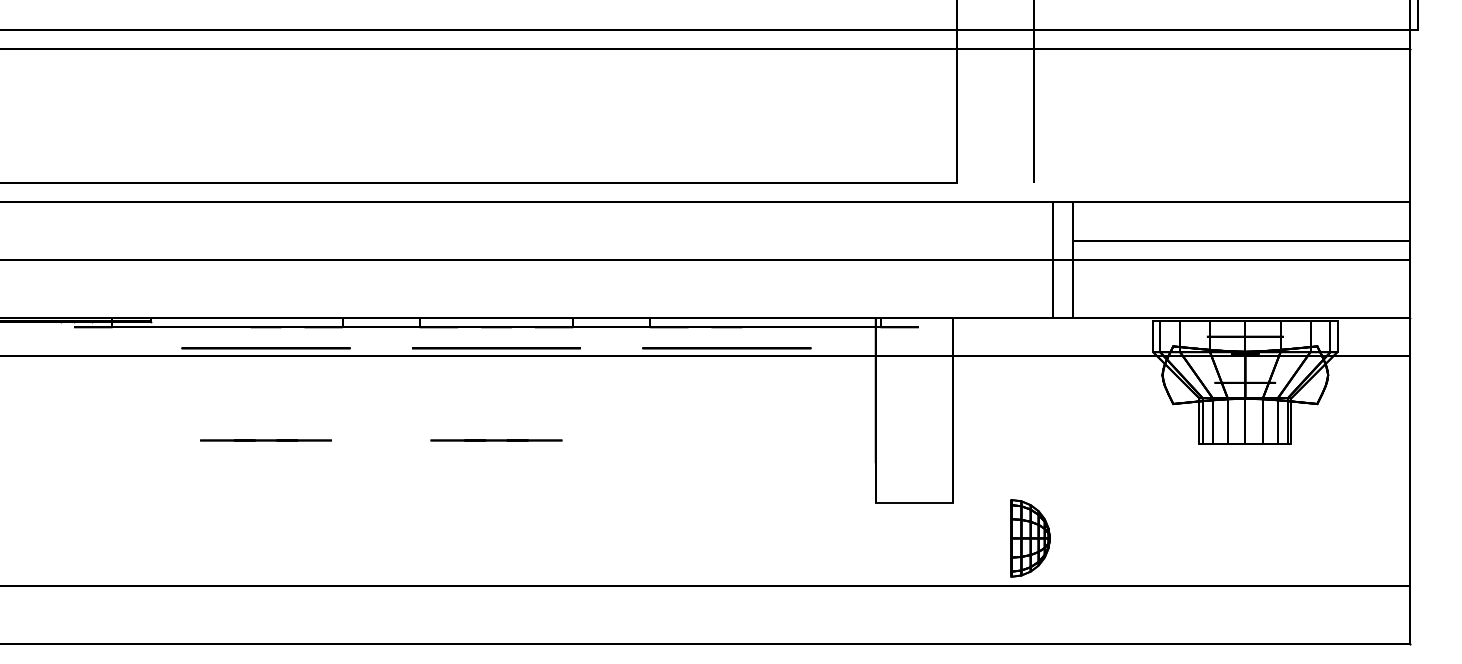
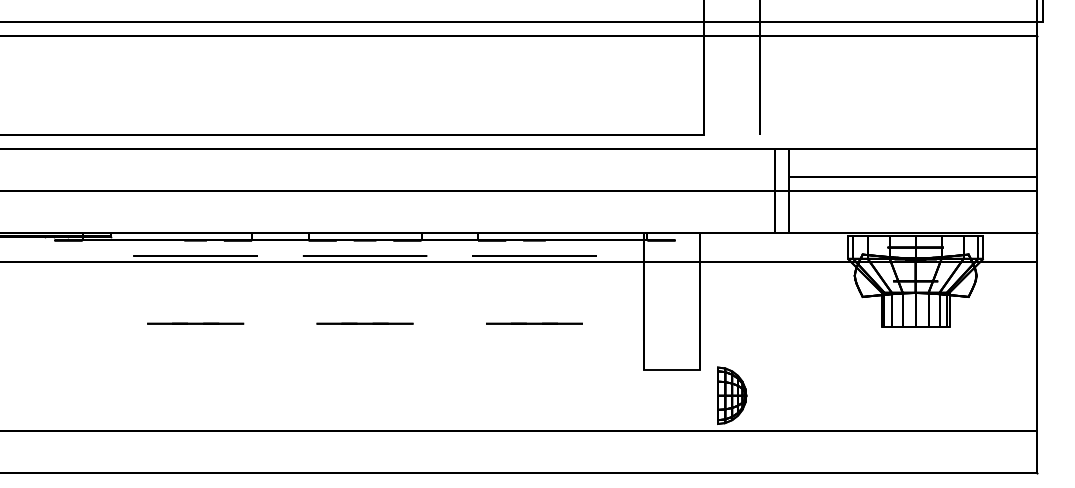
line: (726, 440) -> (534, 323), added
part: (1030, 538) -> (731, 395), moved

